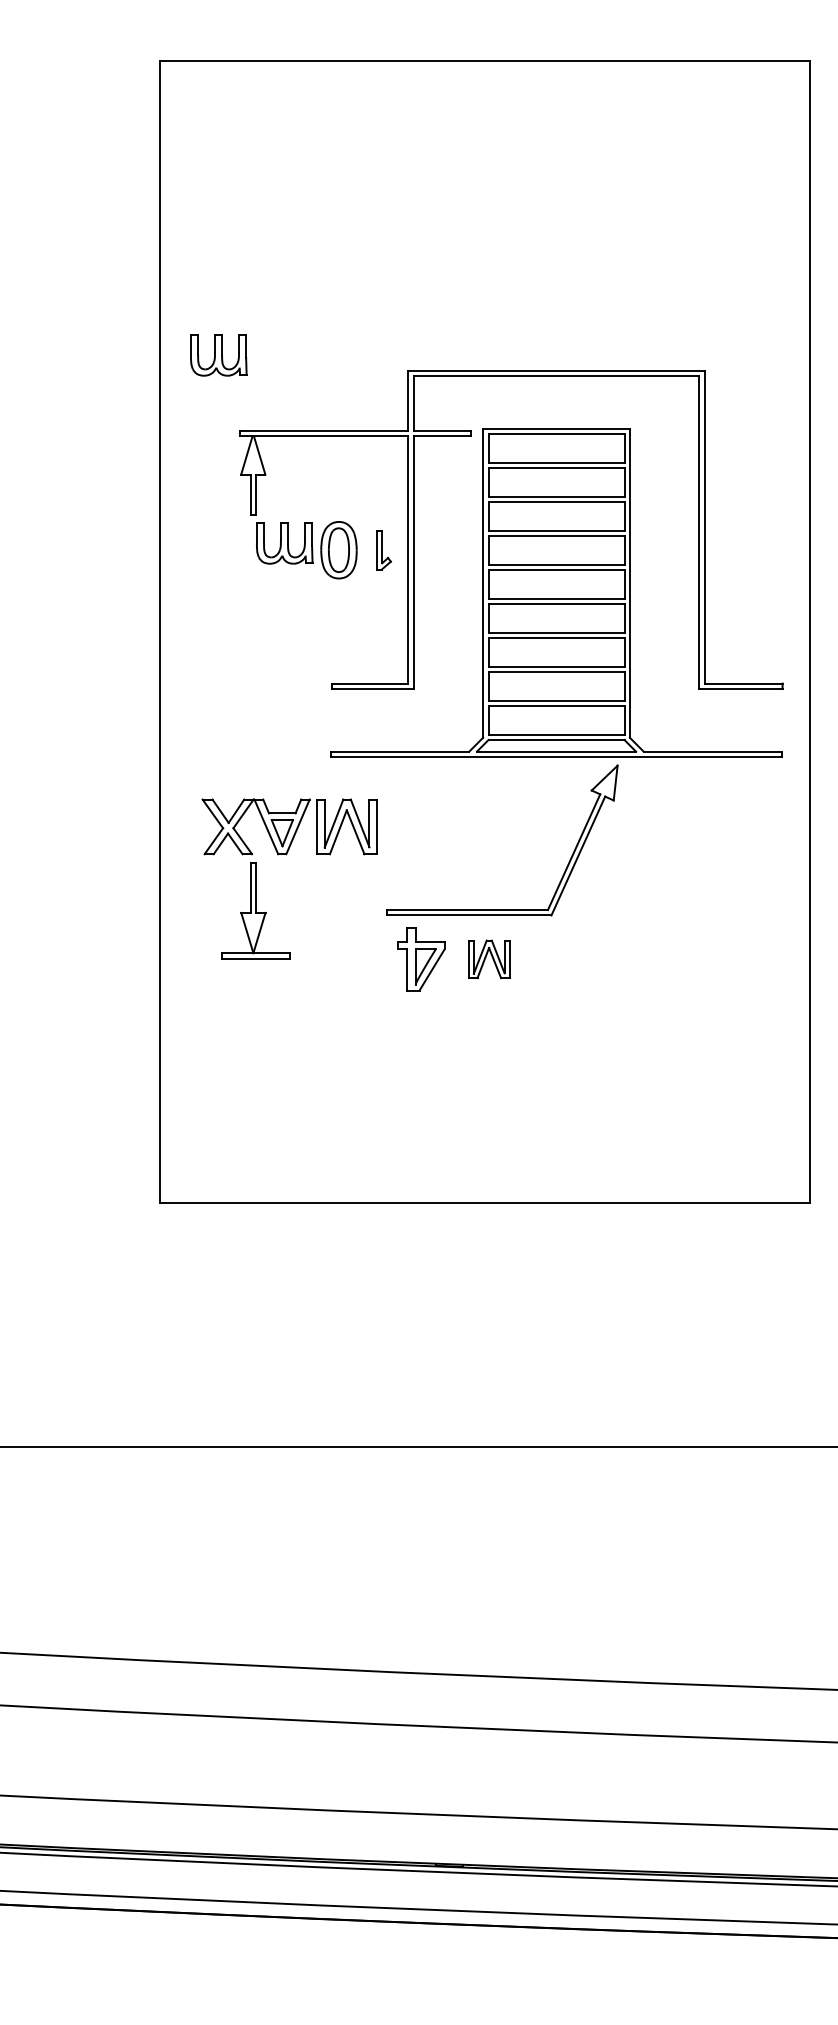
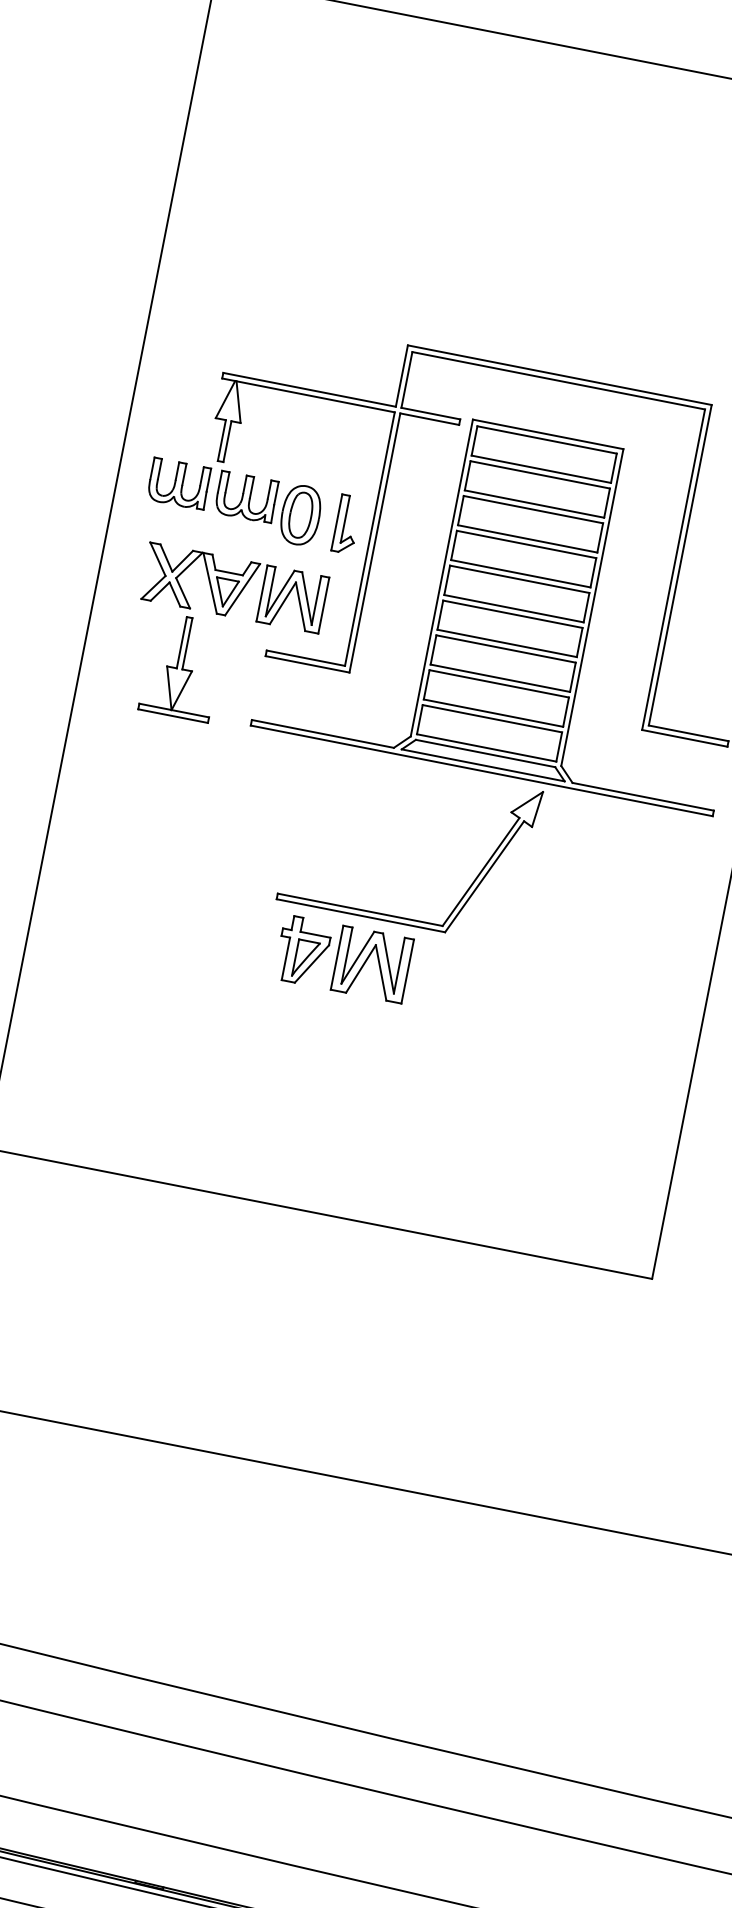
part: (218, 355) -> (178, 484), moved
part: (383, 550) -> (346, 524), size x1.43
part: (286, 855) -> (225, 616), moved
part: (489, 959) -> (372, 964), size x1.67

